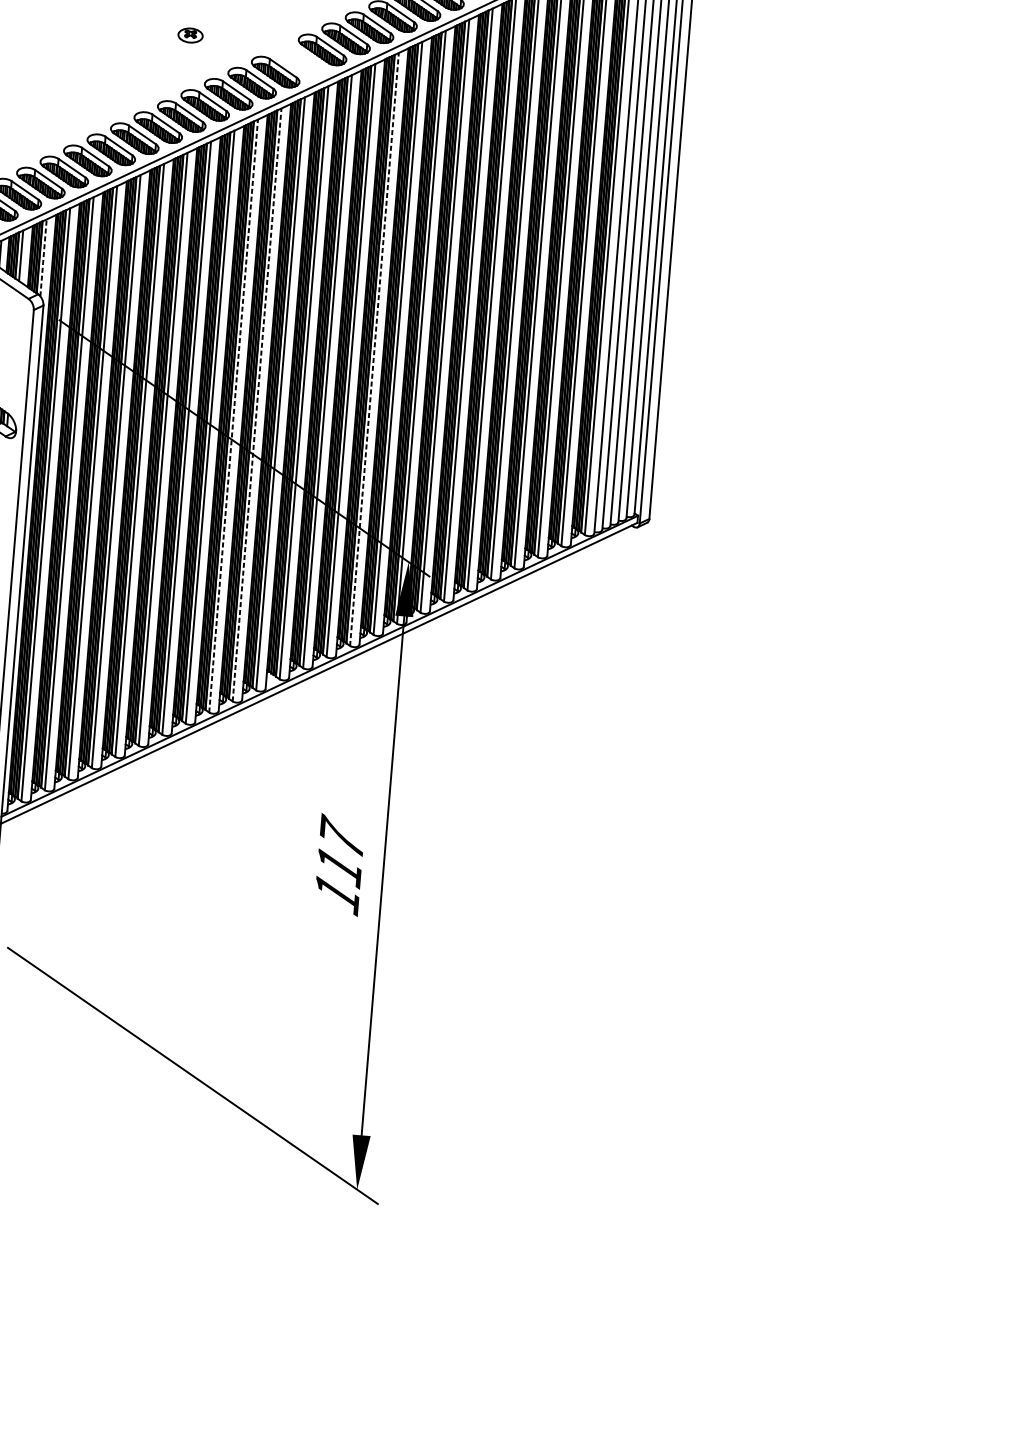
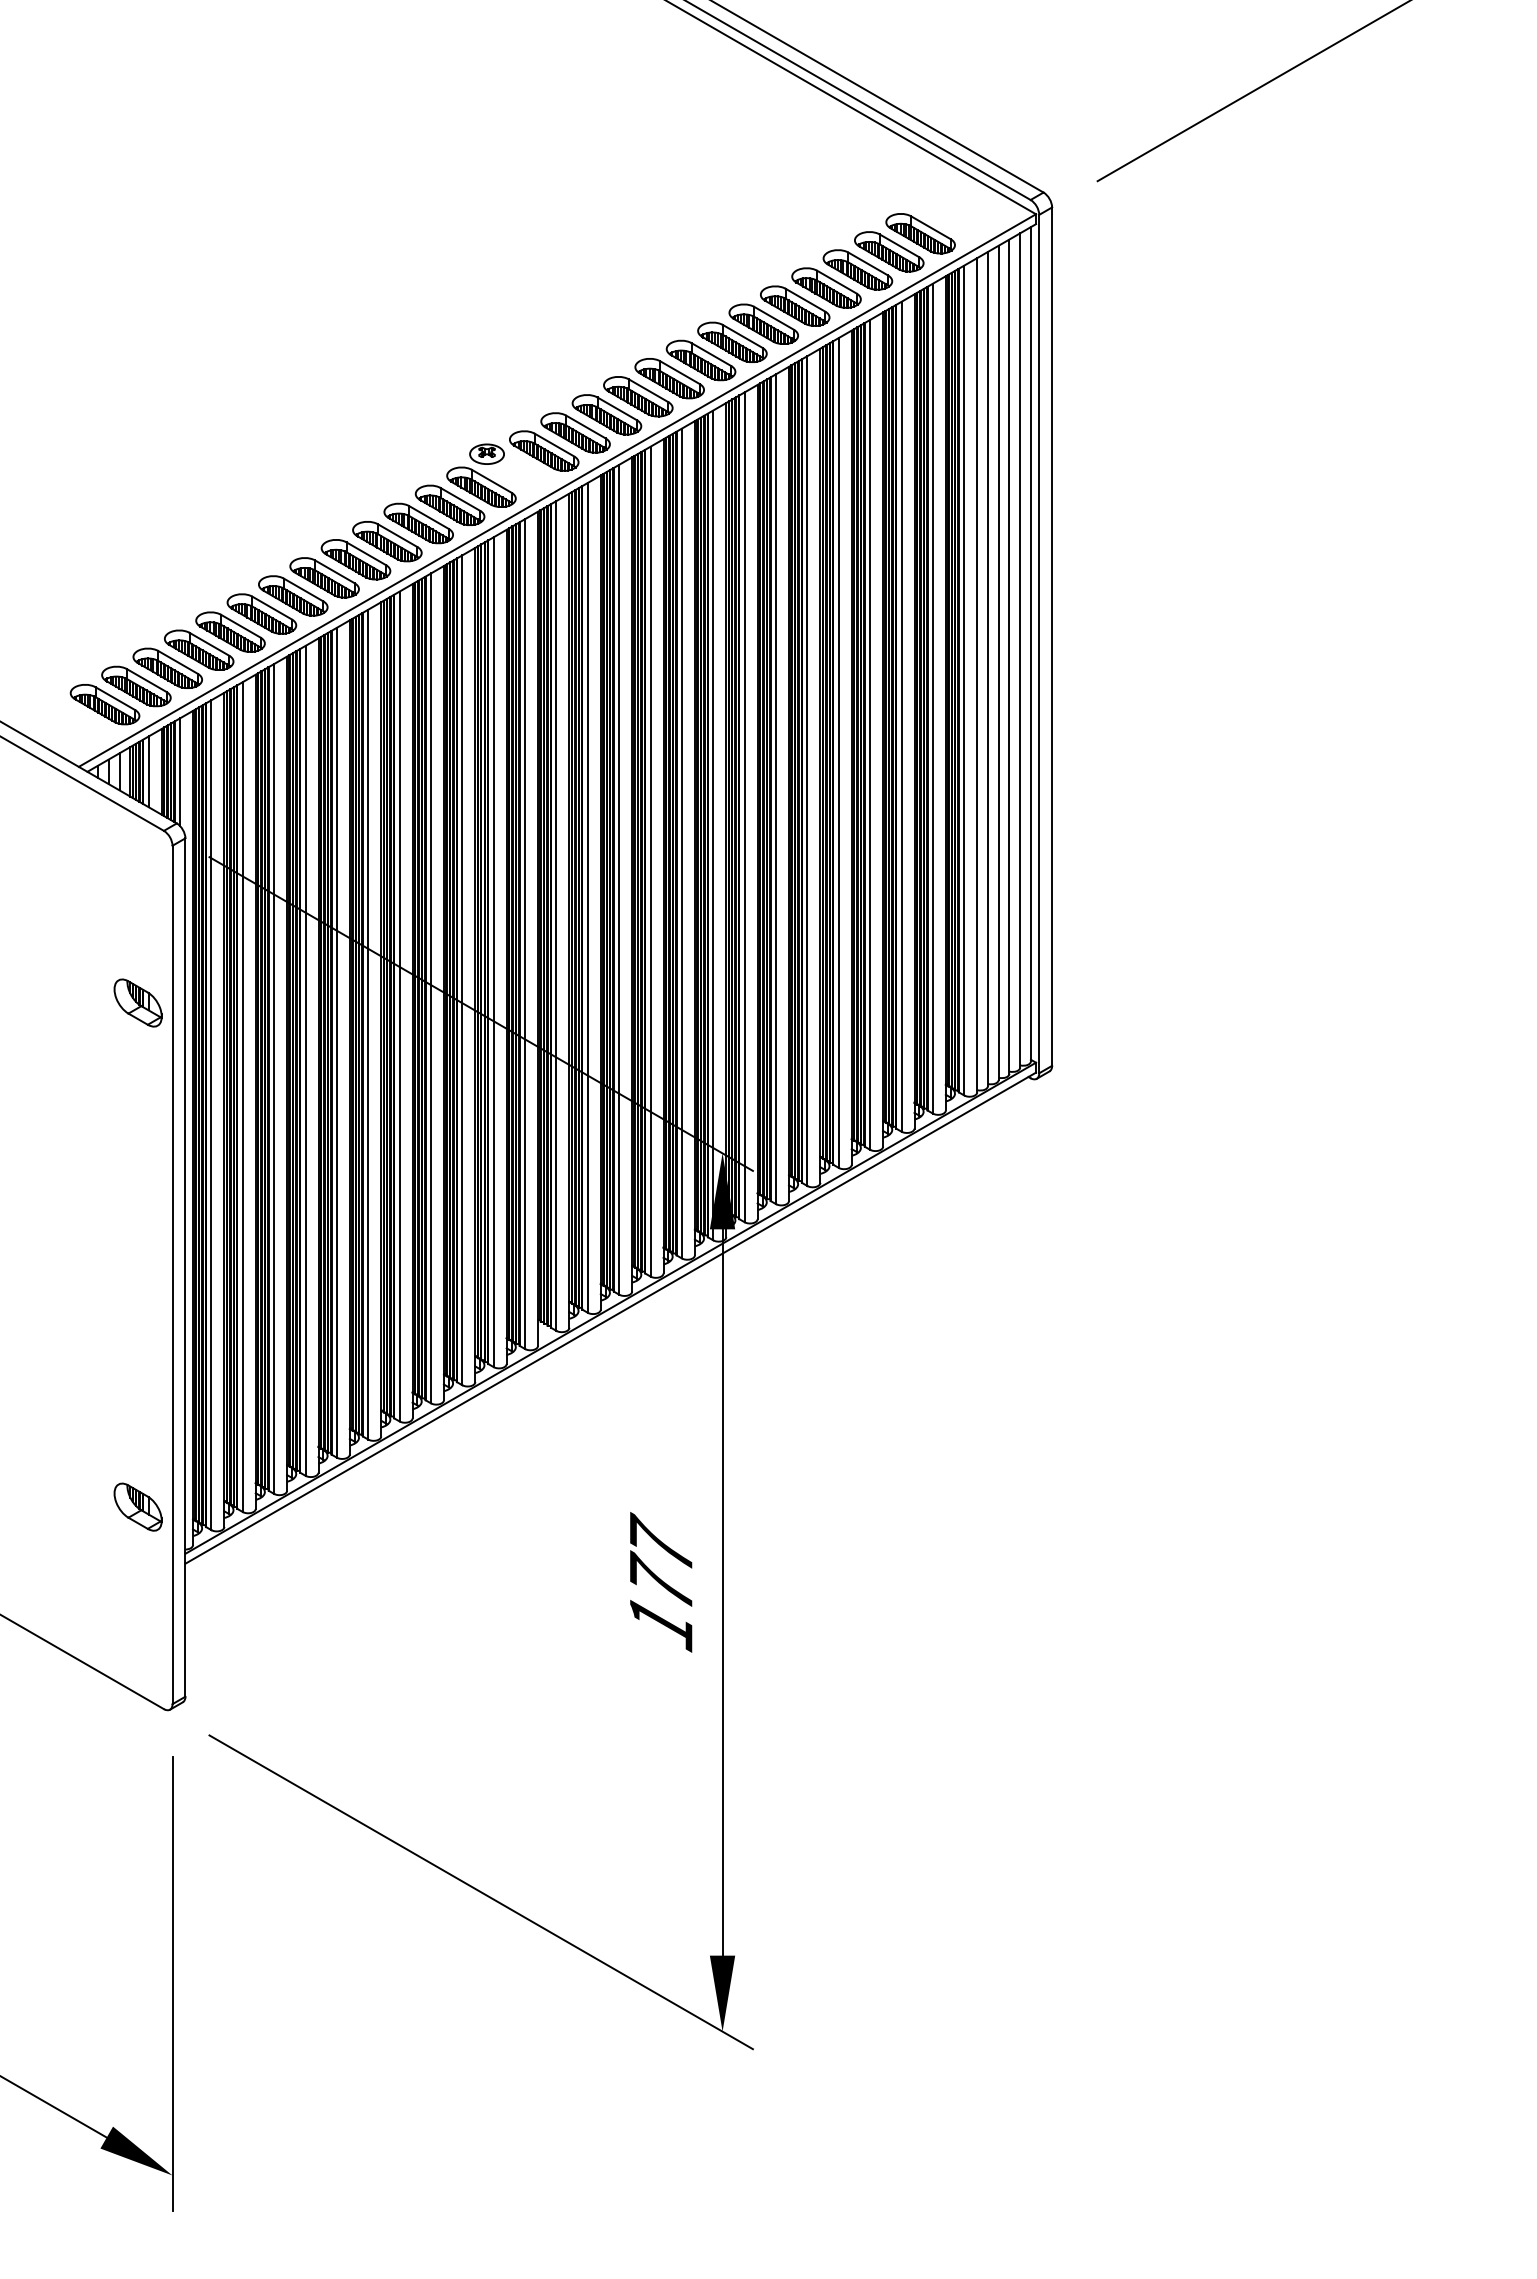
part: (190, 34) -> (486, 453), moved
line: (43, 258) -> (180, 772), dashed -> solid
line: (374, 349) -> (650, 861), dashed -> solid
line: (256, 405) -> (493, 952), dashed -> solid
line: (233, 416) -> (462, 970), dashed -> solid
text: (339, 865) -> (661, 1582), 117 -> 177

